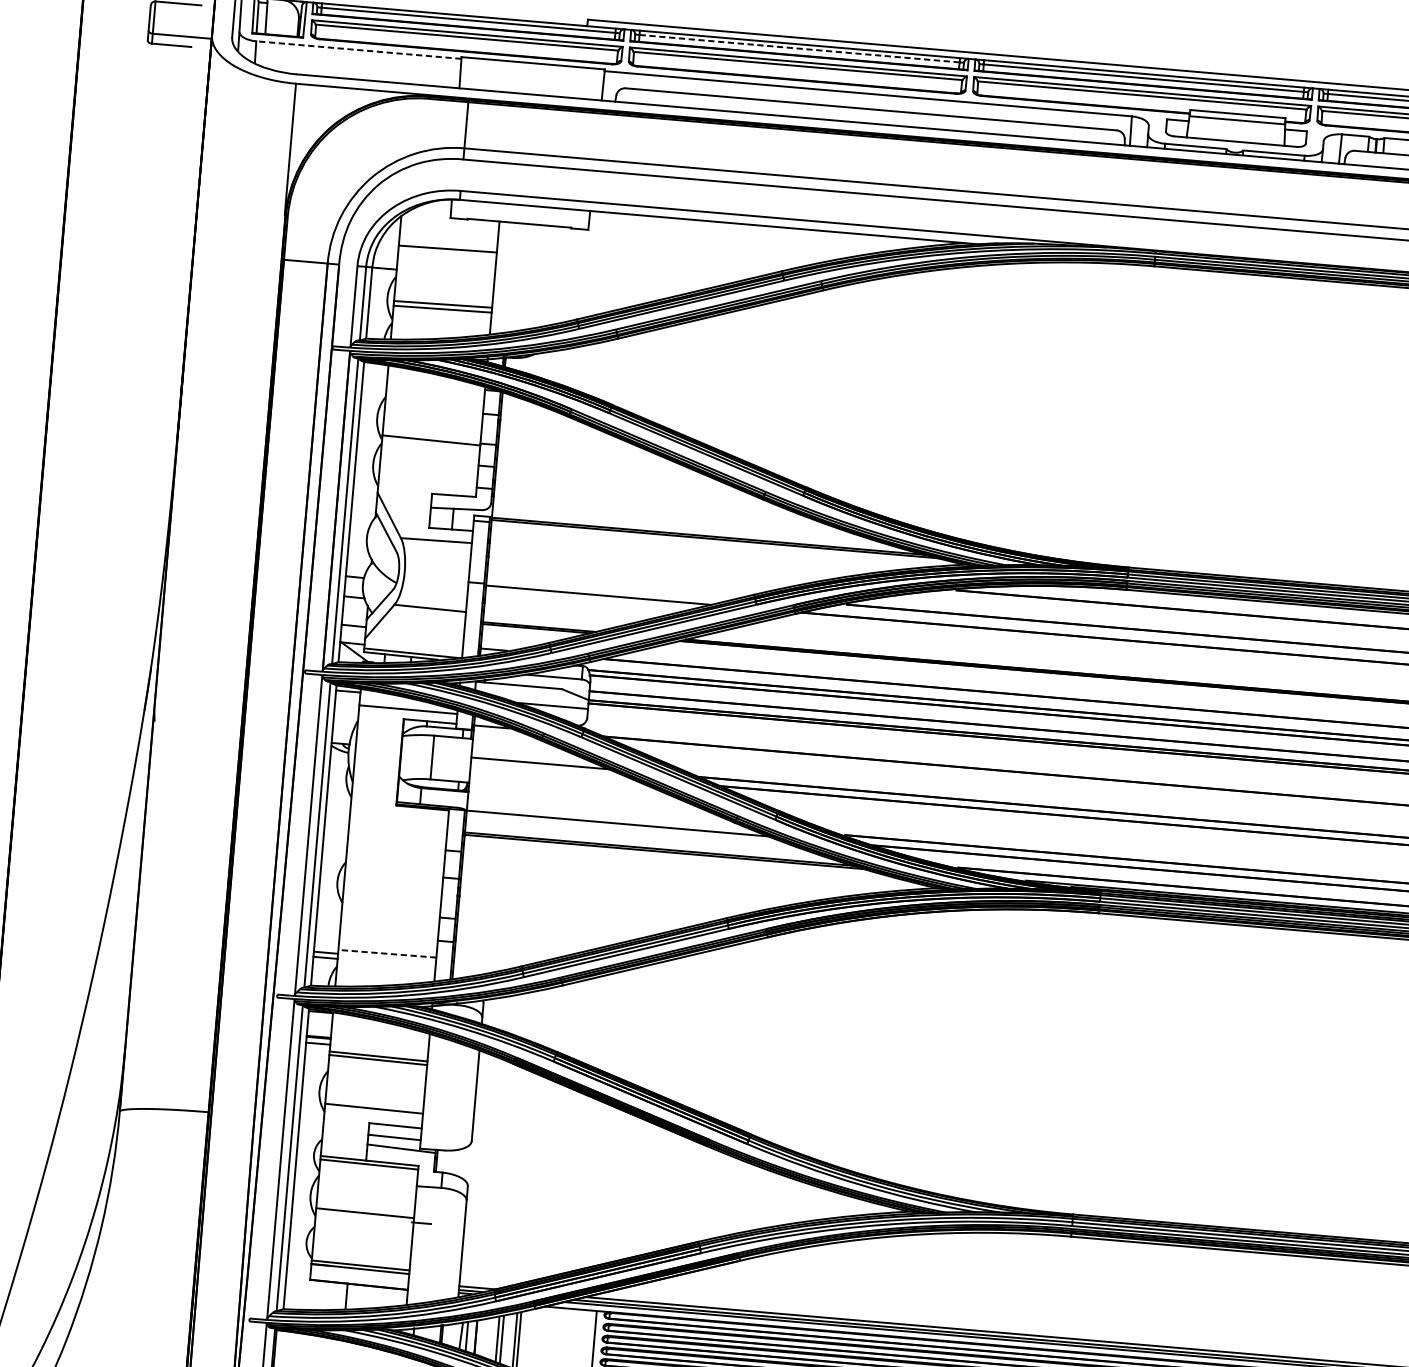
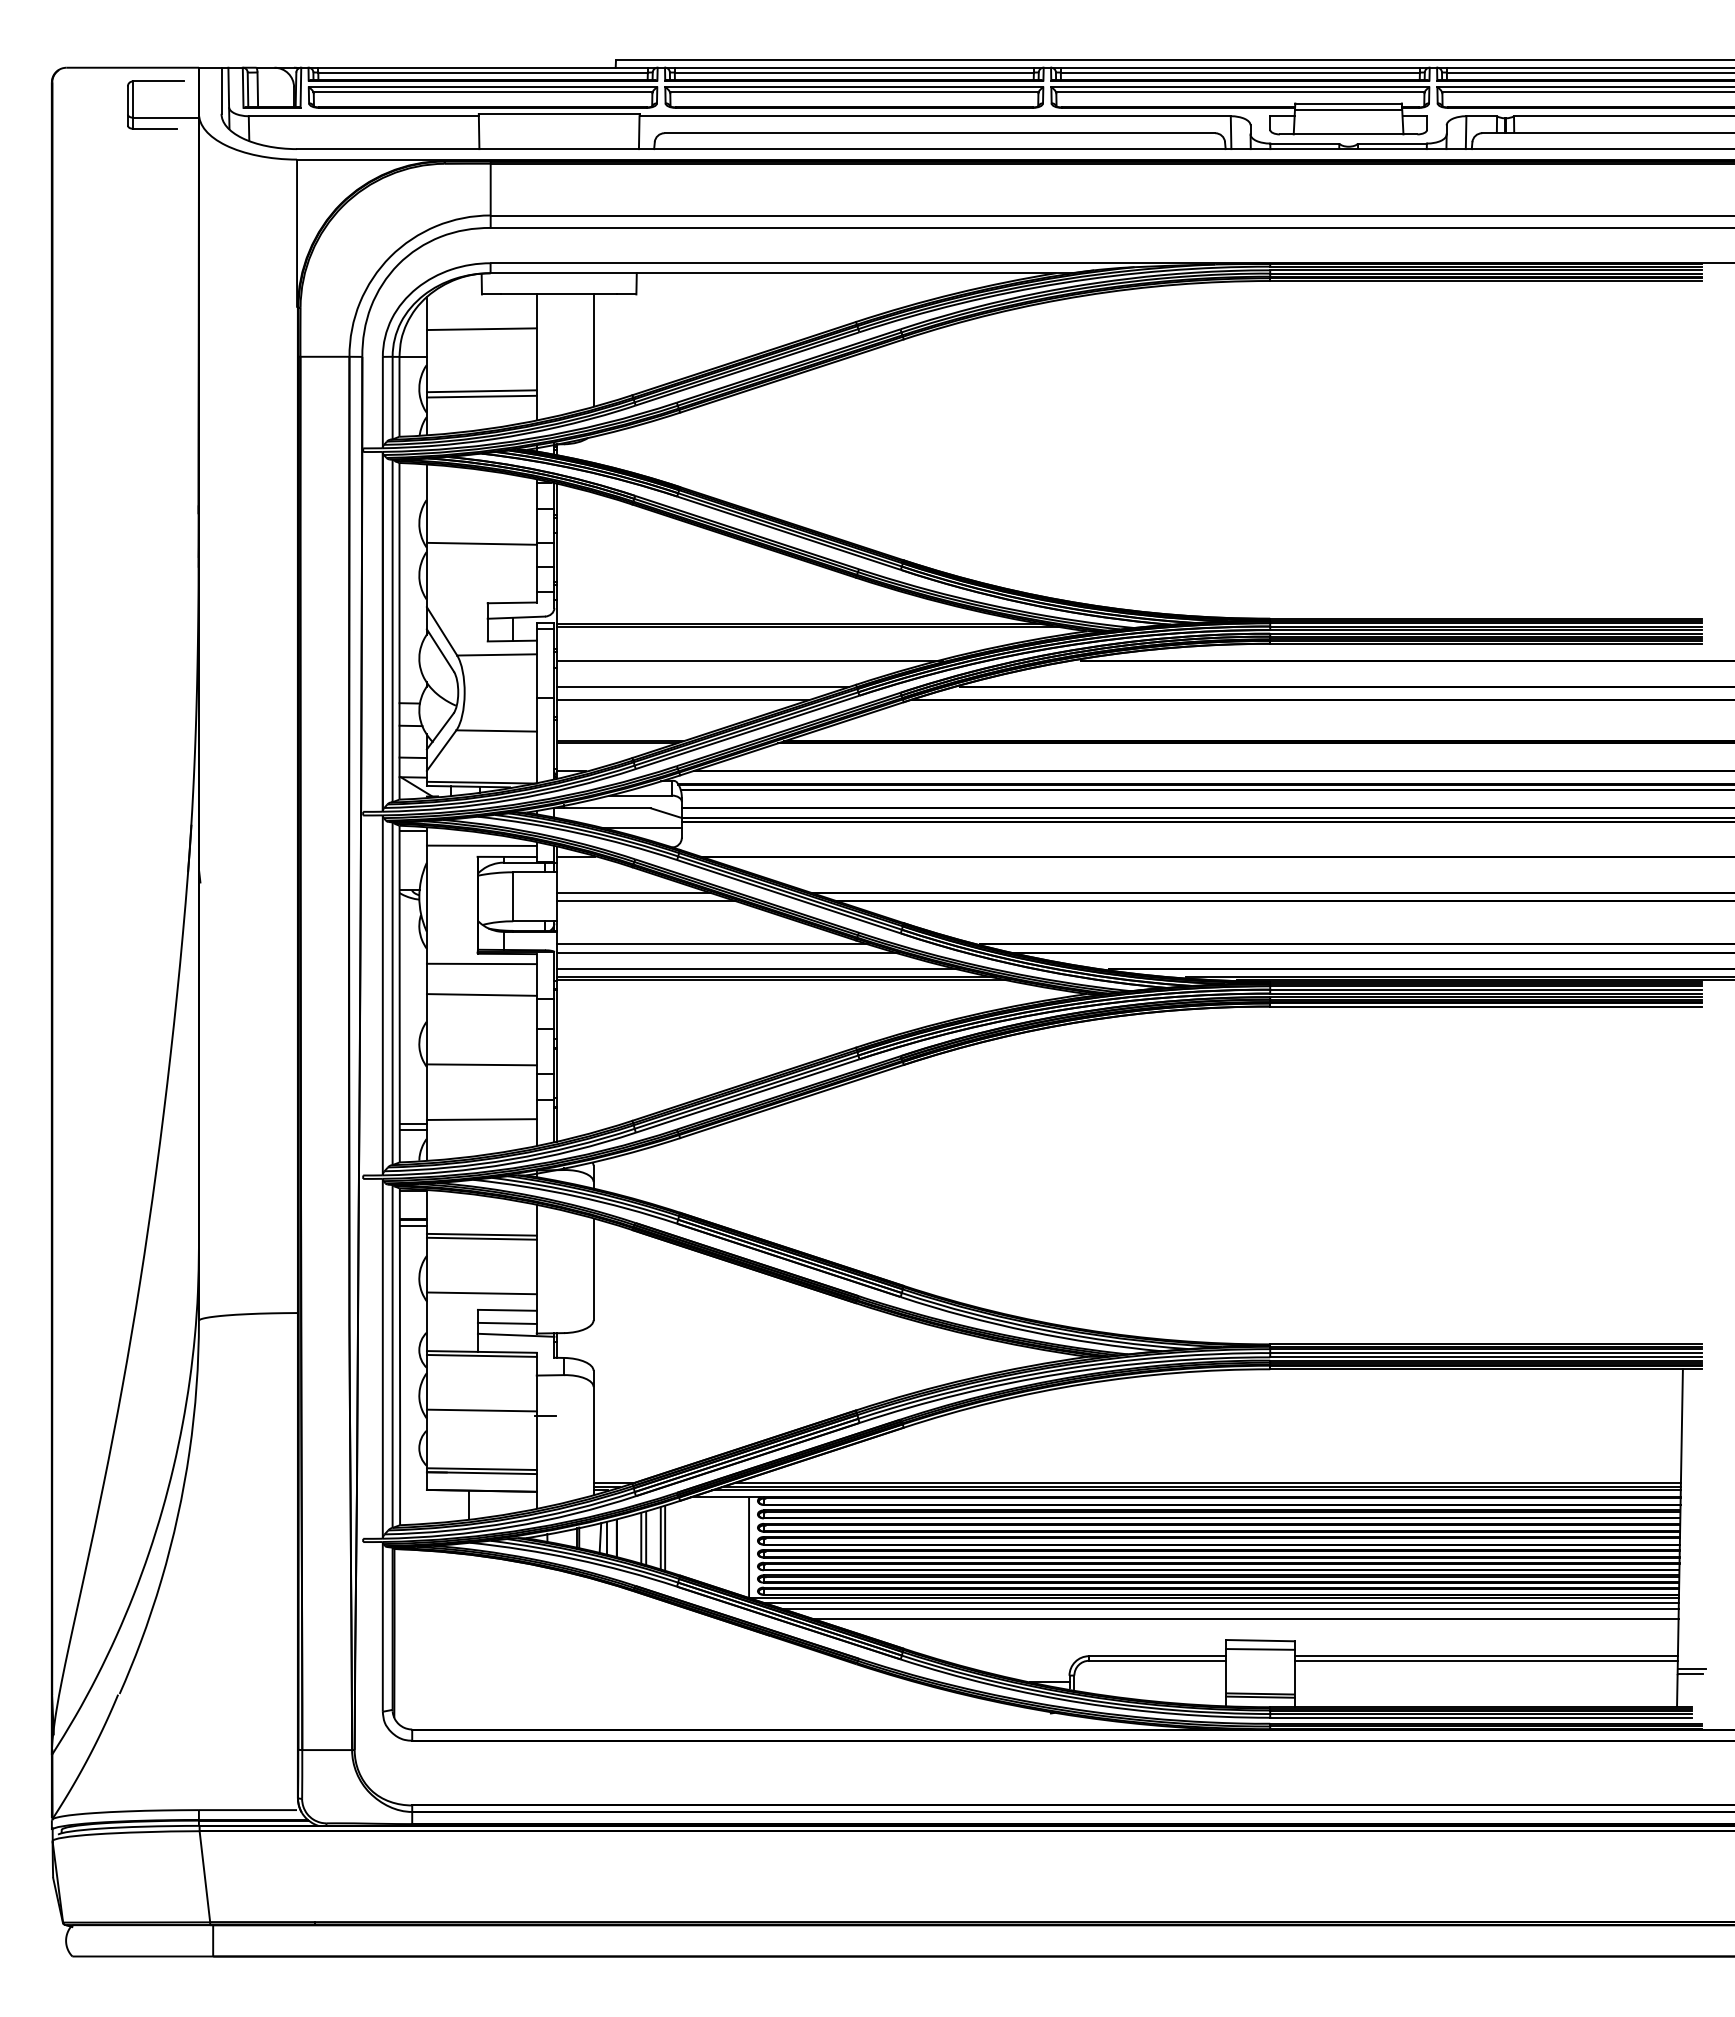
line: (799, 48) -> (854, 72), dashed -> solid
line: (358, 50) -> (363, 116), dashed -> solid
line: (545, 275) -> (593, 349), added
line: (661, 564) -> (749, 660), added
line: (617, 585) -> (702, 687), added
line: (550, 771) -> (645, 901), added
line: (399, 814) -> (481, 963), added
line: (605, 814) -> (711, 943), added
line: (644, 841) -> (757, 969), added
line: (396, 842) -> (481, 994), added
line: (391, 904) -> (481, 1064), added
line: (387, 953) -> (481, 1119), dashed -> solid

